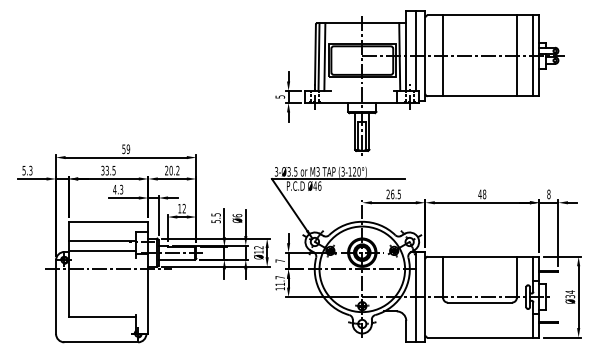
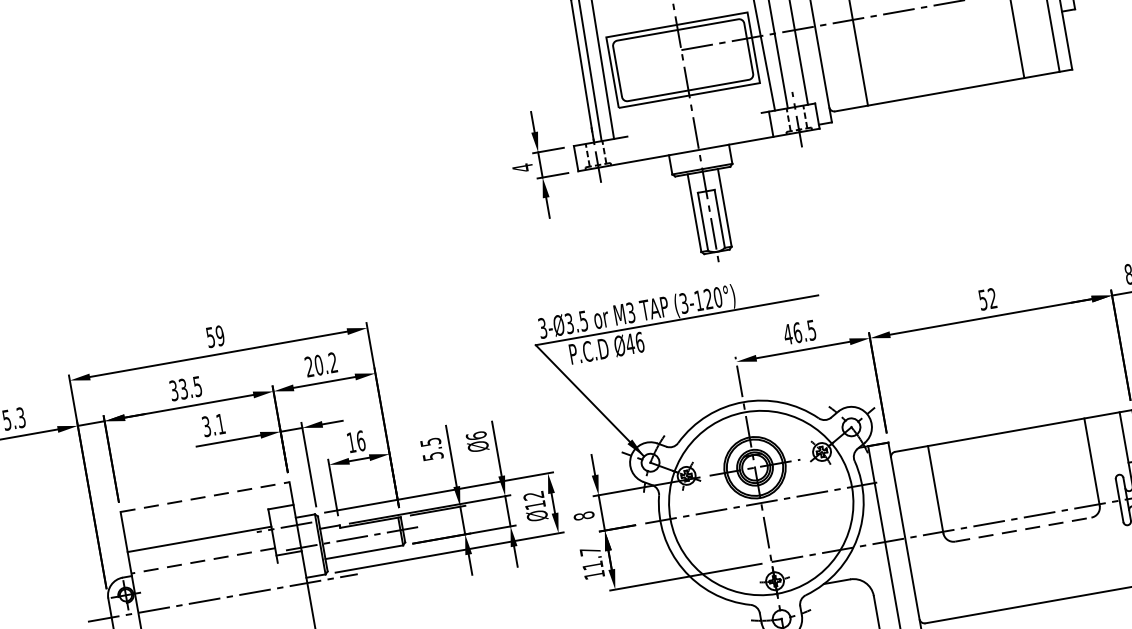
text: (280, 96) -> (523, 166), 5 -> 4
text: (118, 189) -> (214, 424), 4.3 -> 3.1
text: (387, 194) -> (786, 334), 26.5 -> 46.5
text: (482, 194) -> (988, 299), 48 -> 52
text: (184, 208) -> (361, 440), 12 -> 16
line: (108, 221) -> (204, 496), solid -> dashed
line: (102, 250) -> (203, 560), solid -> dashed
text: (279, 260) -> (582, 515), 7 -> 8
line: (480, 302) -> (1024, 529), solid -> dashed

